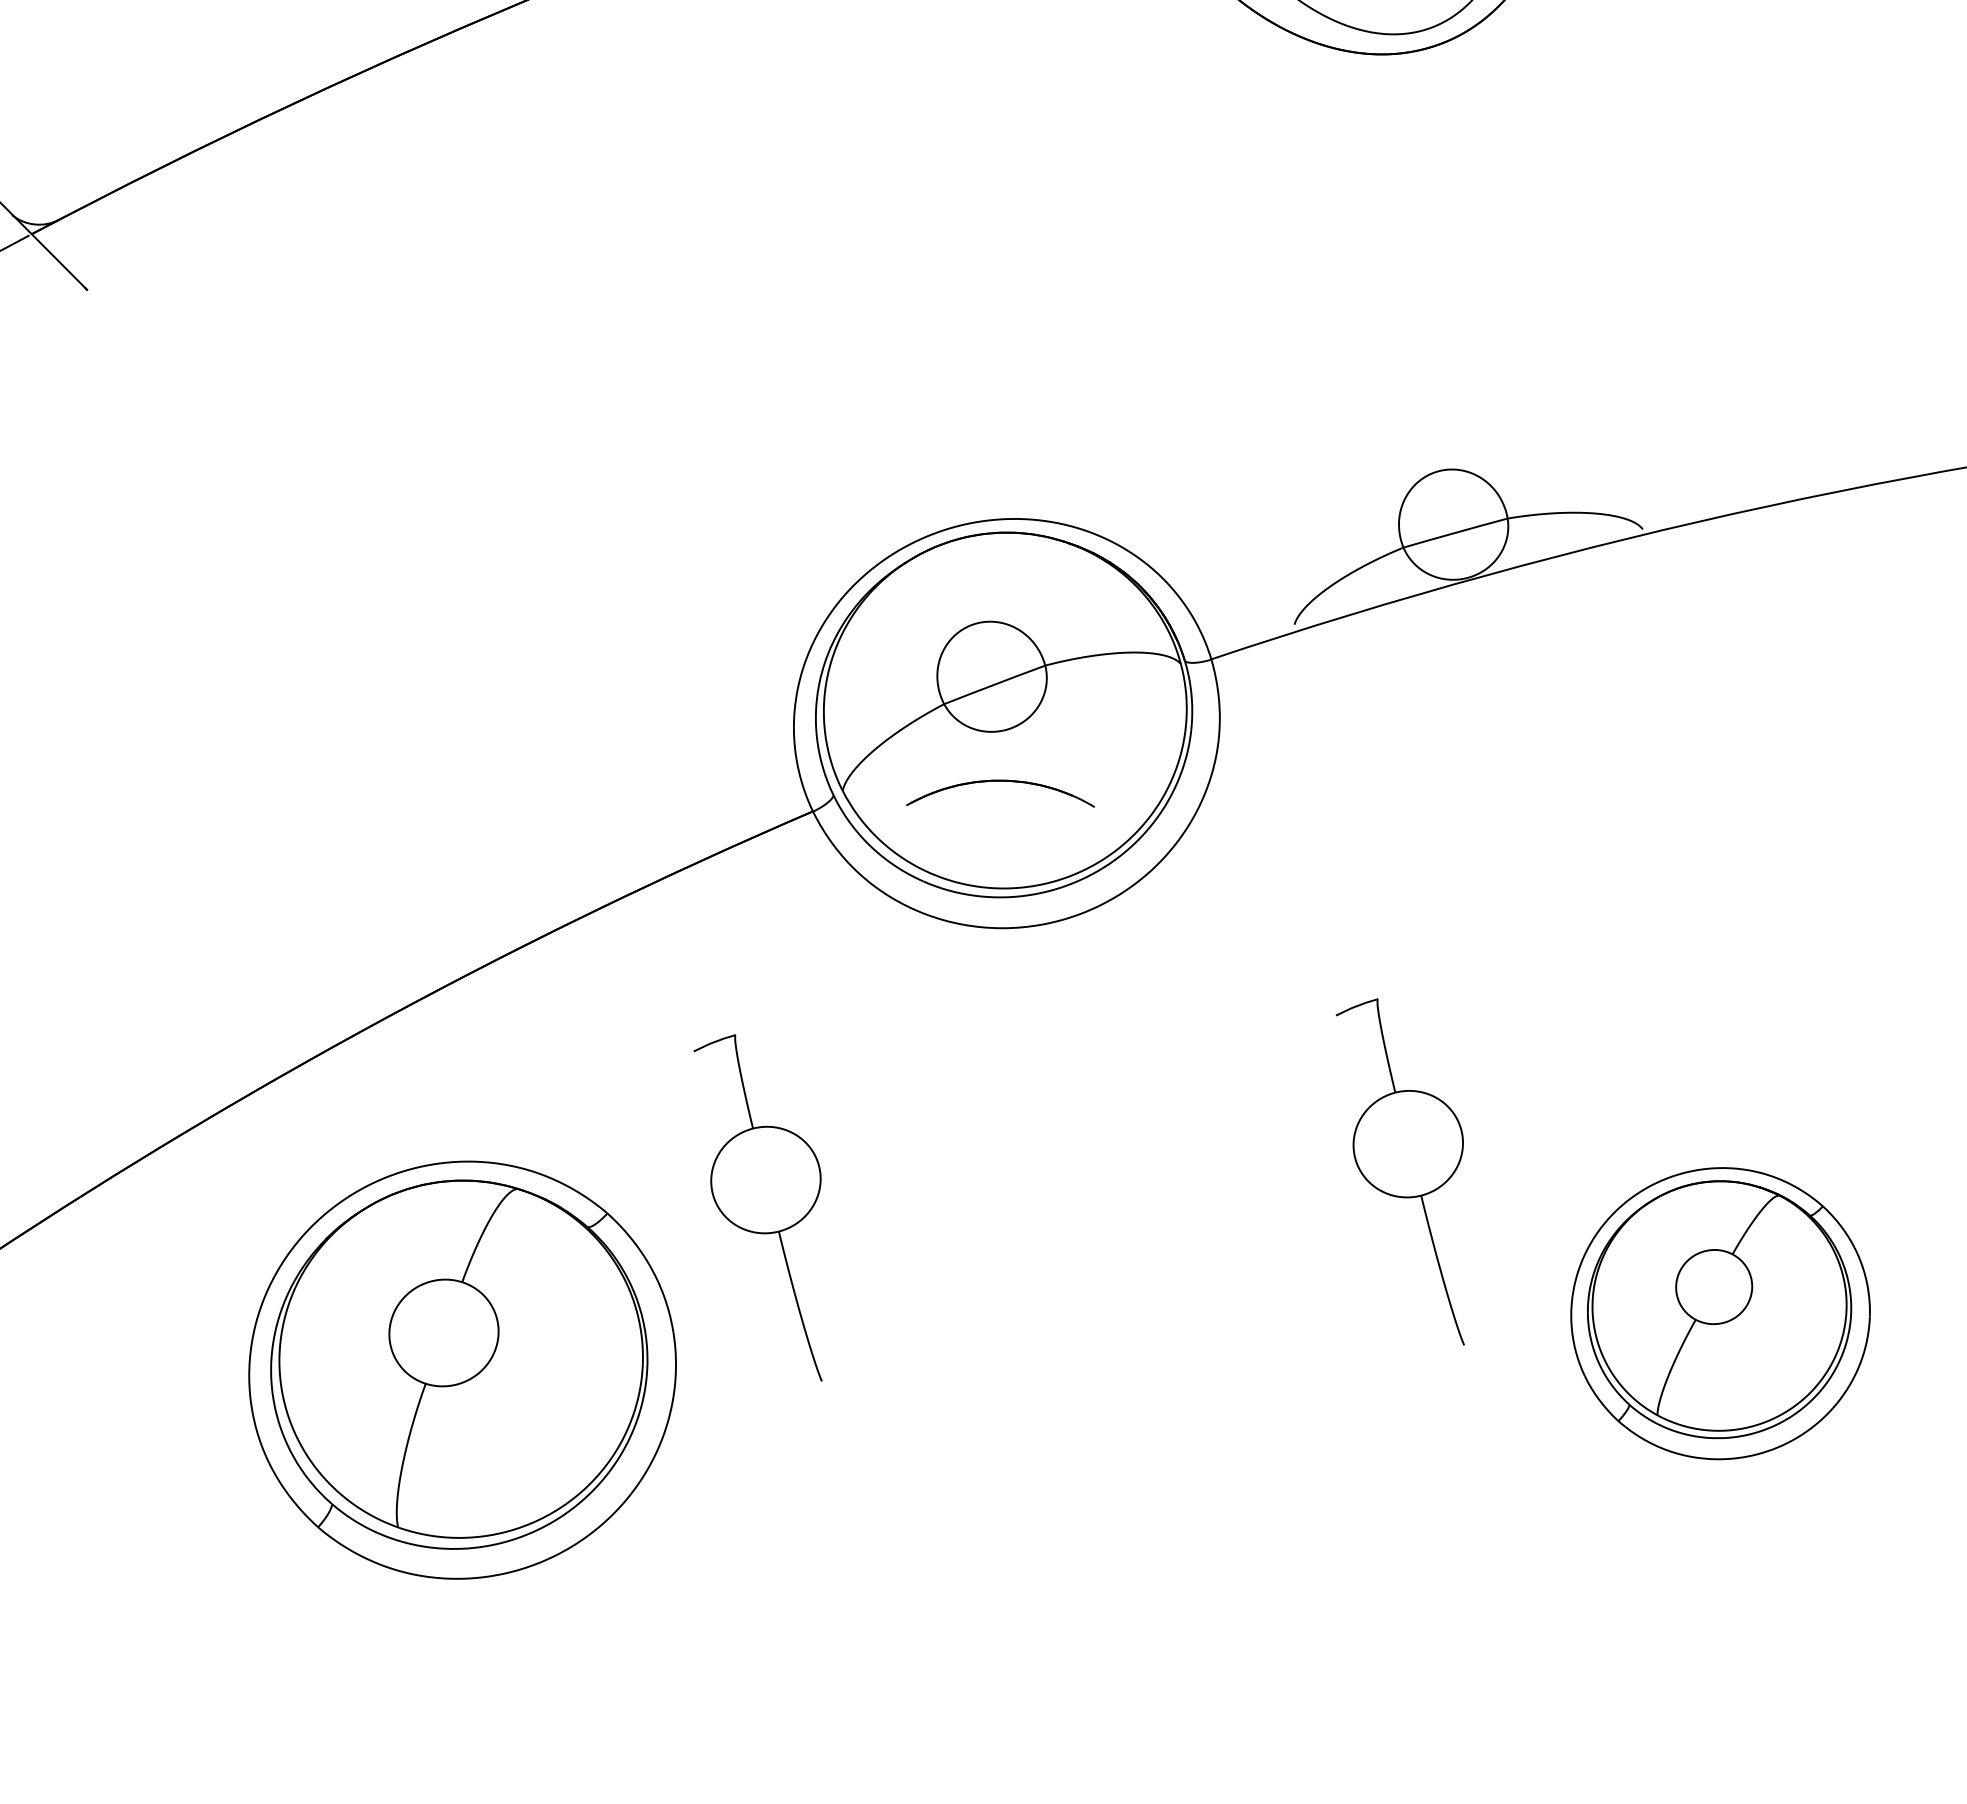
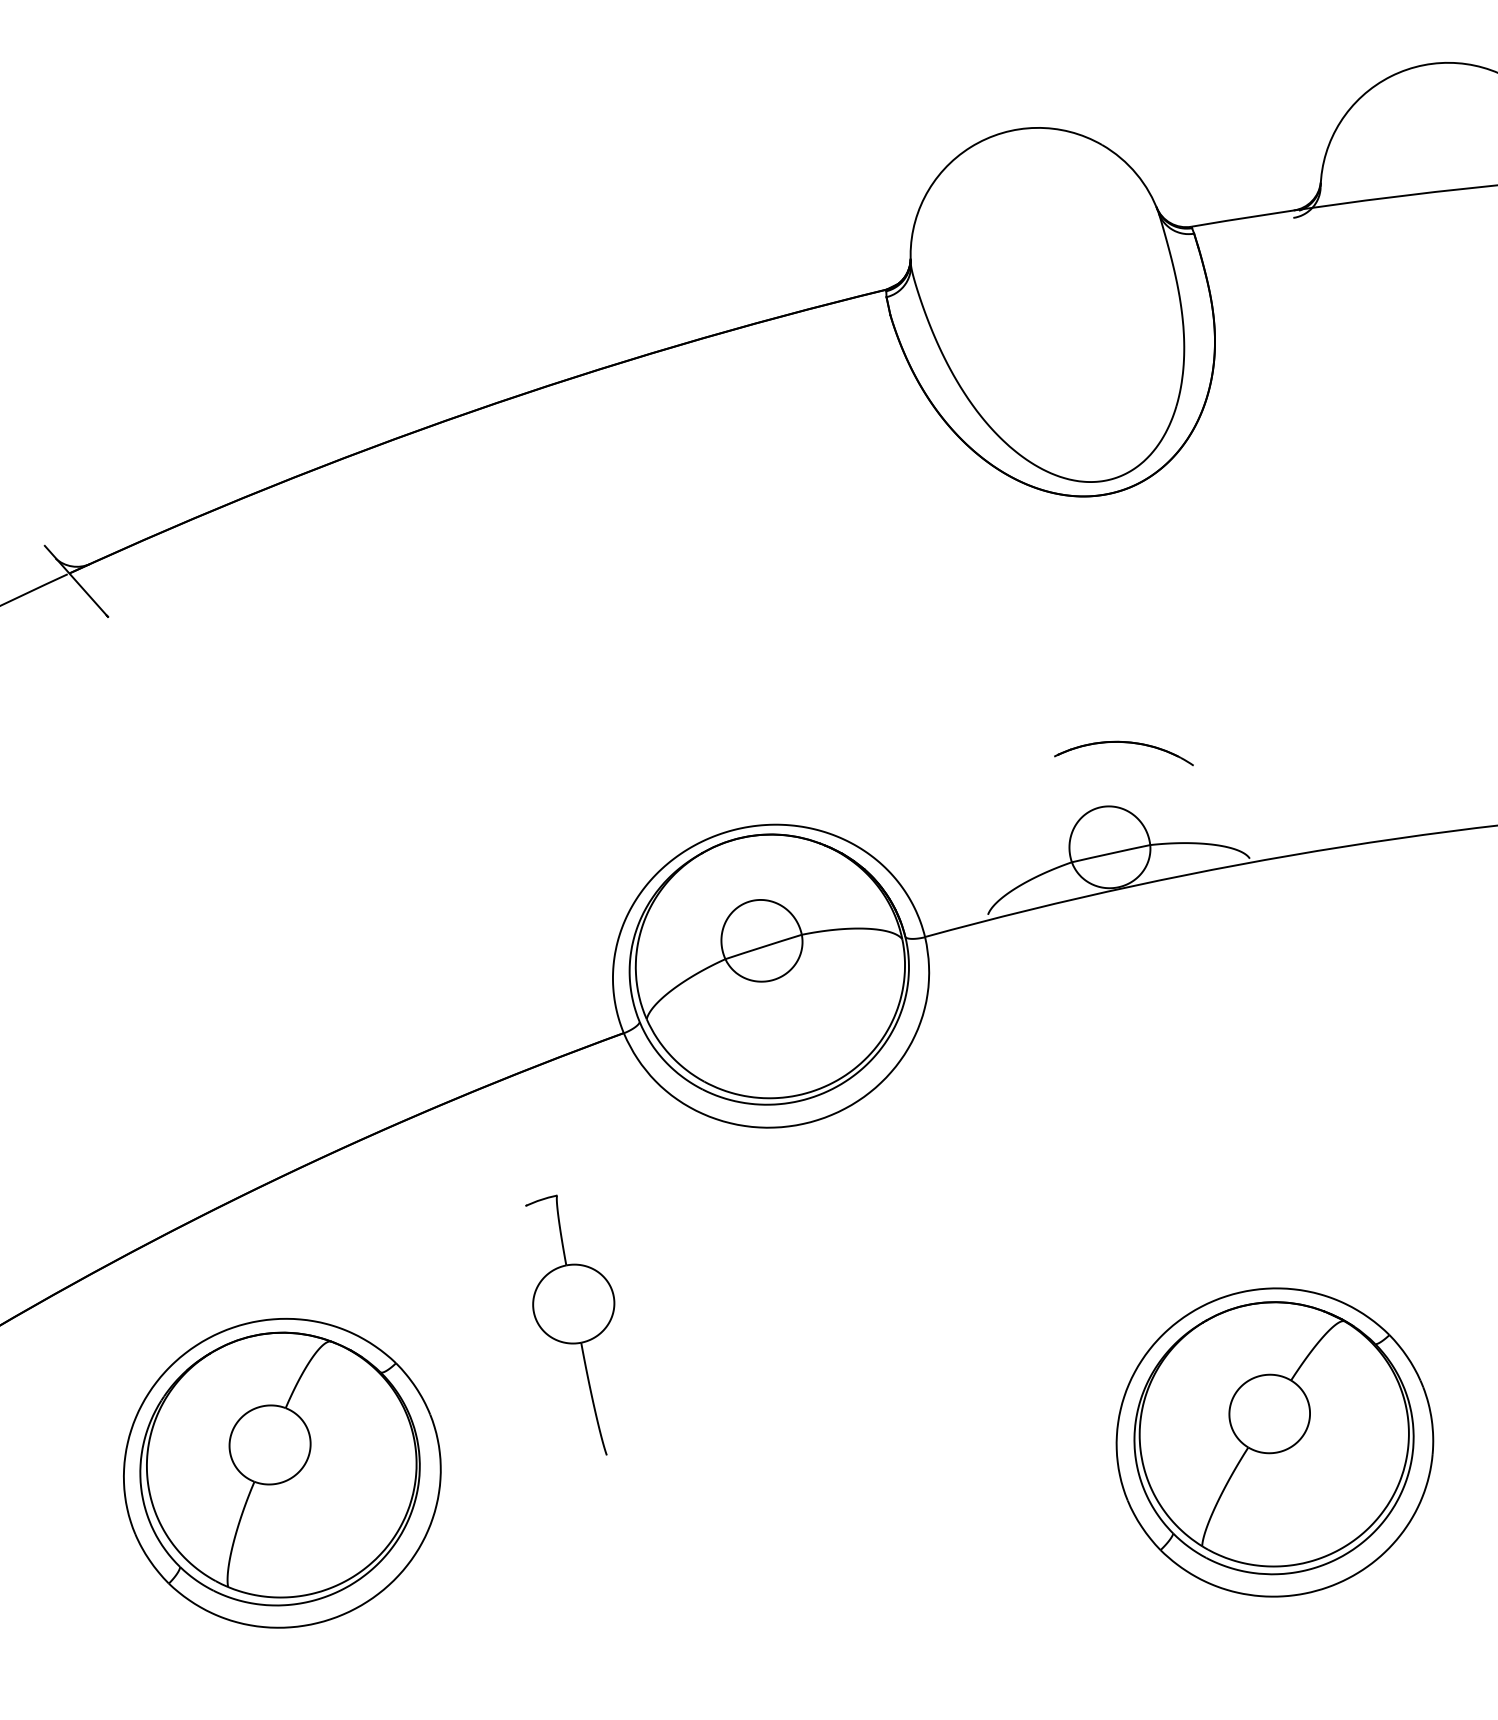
part: (1000, 782) -> (1124, 743), moved
part: (1405, 1171) -> (1047, 1324), removed
part: (1719, 1313) -> (1274, 1442), size x1.43
part: (462, 1370) -> (282, 1473), moved

